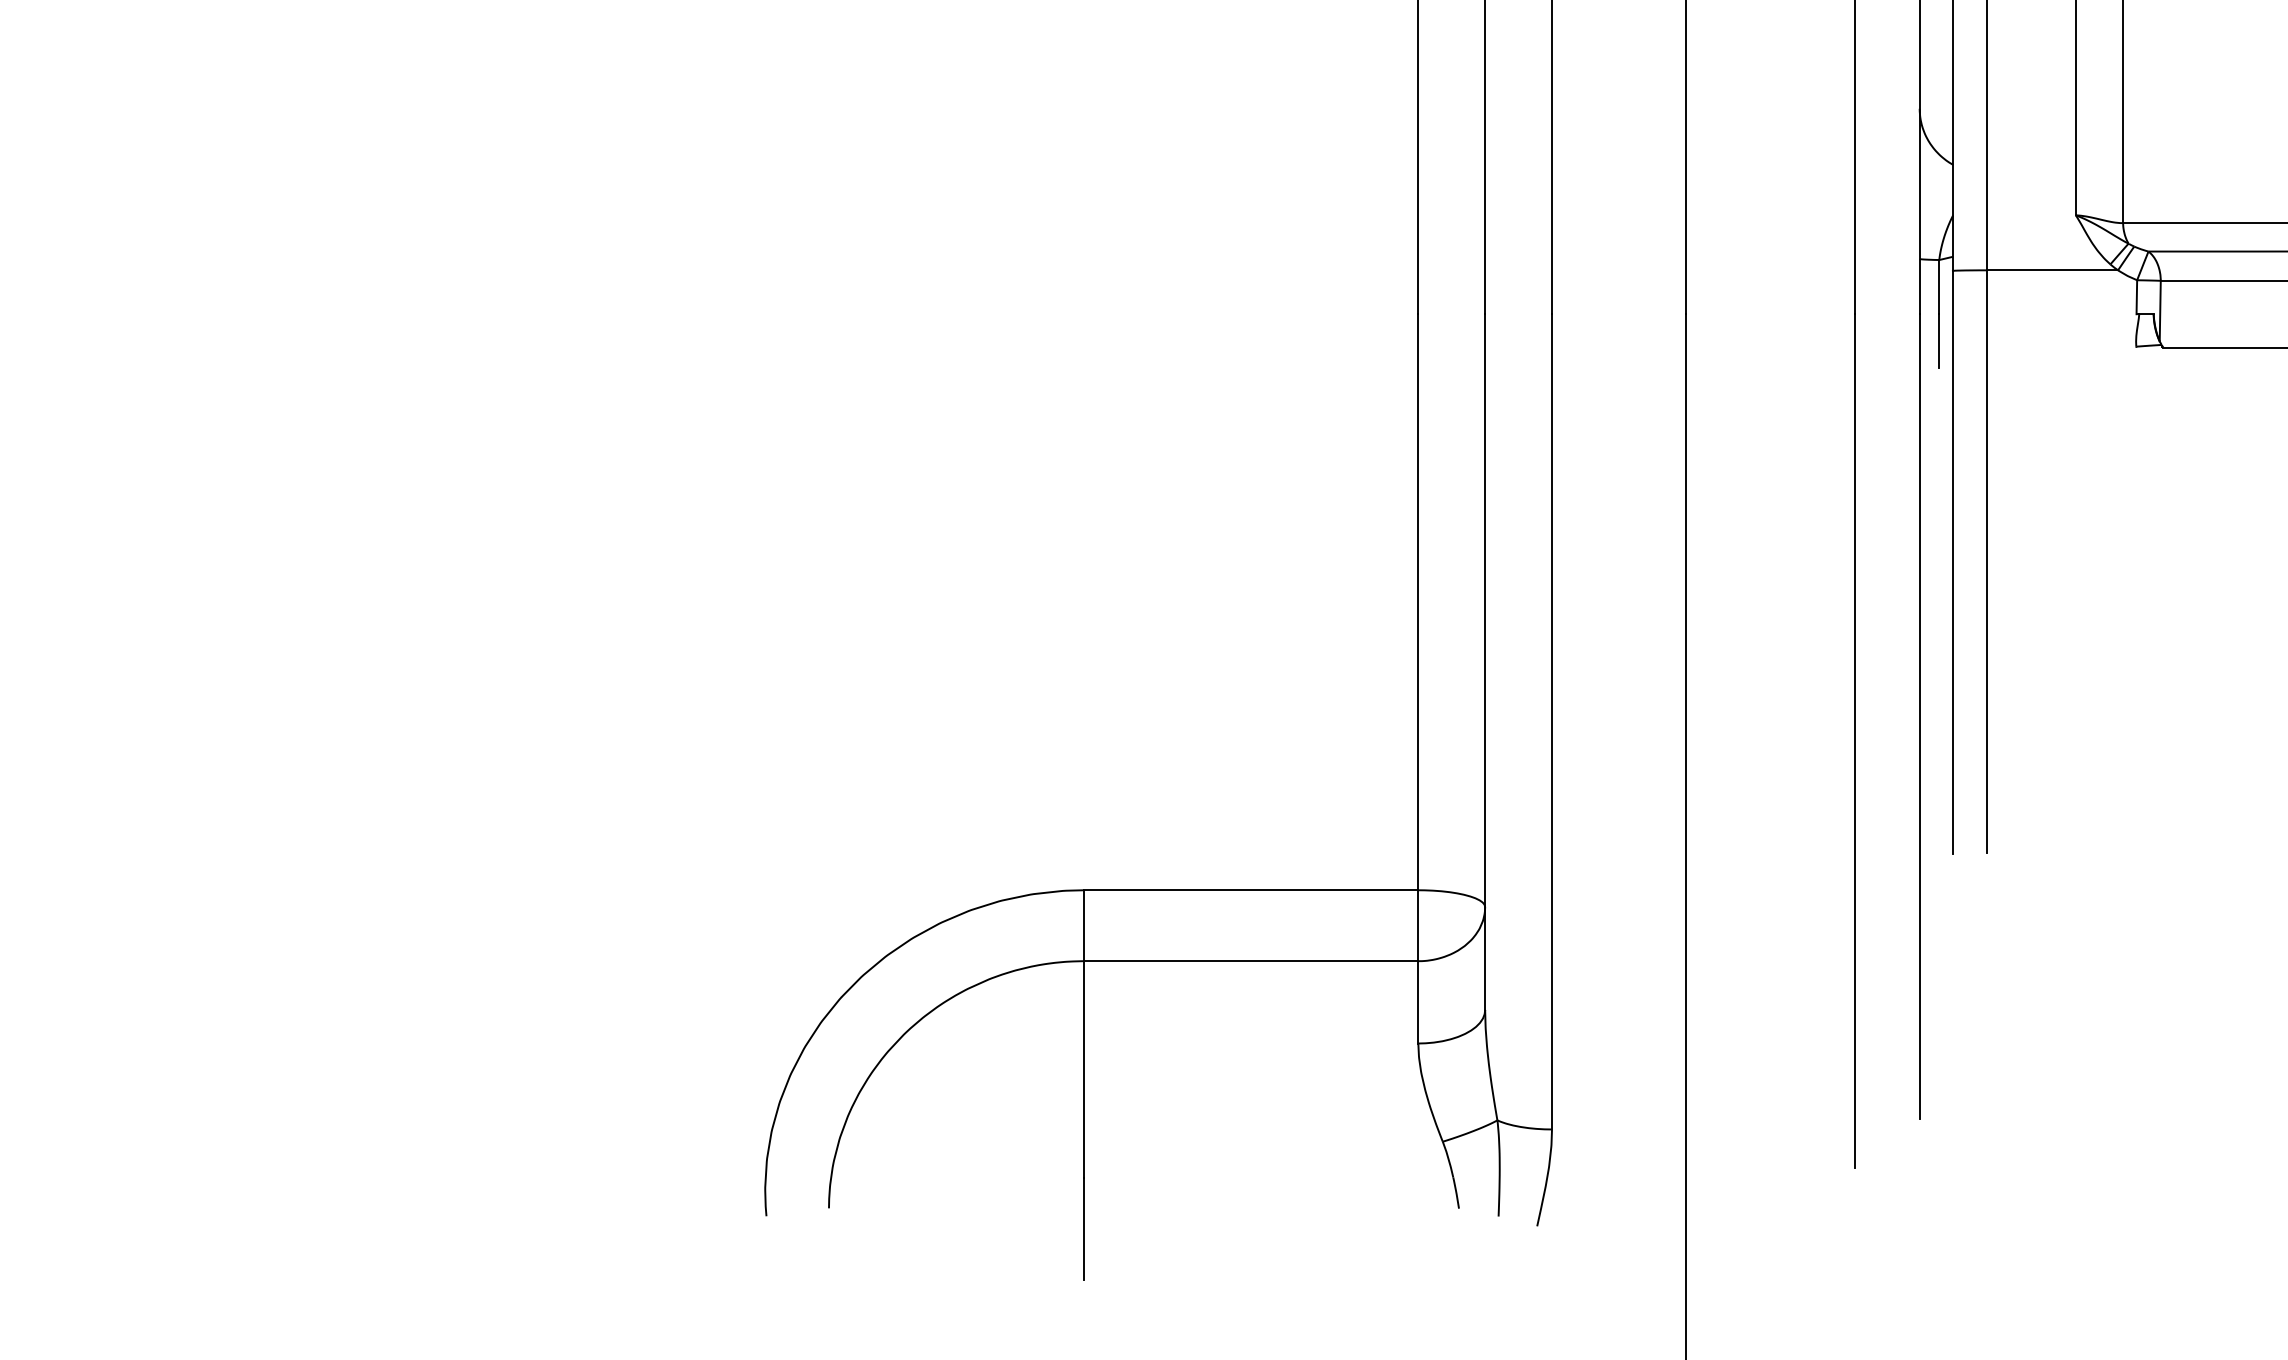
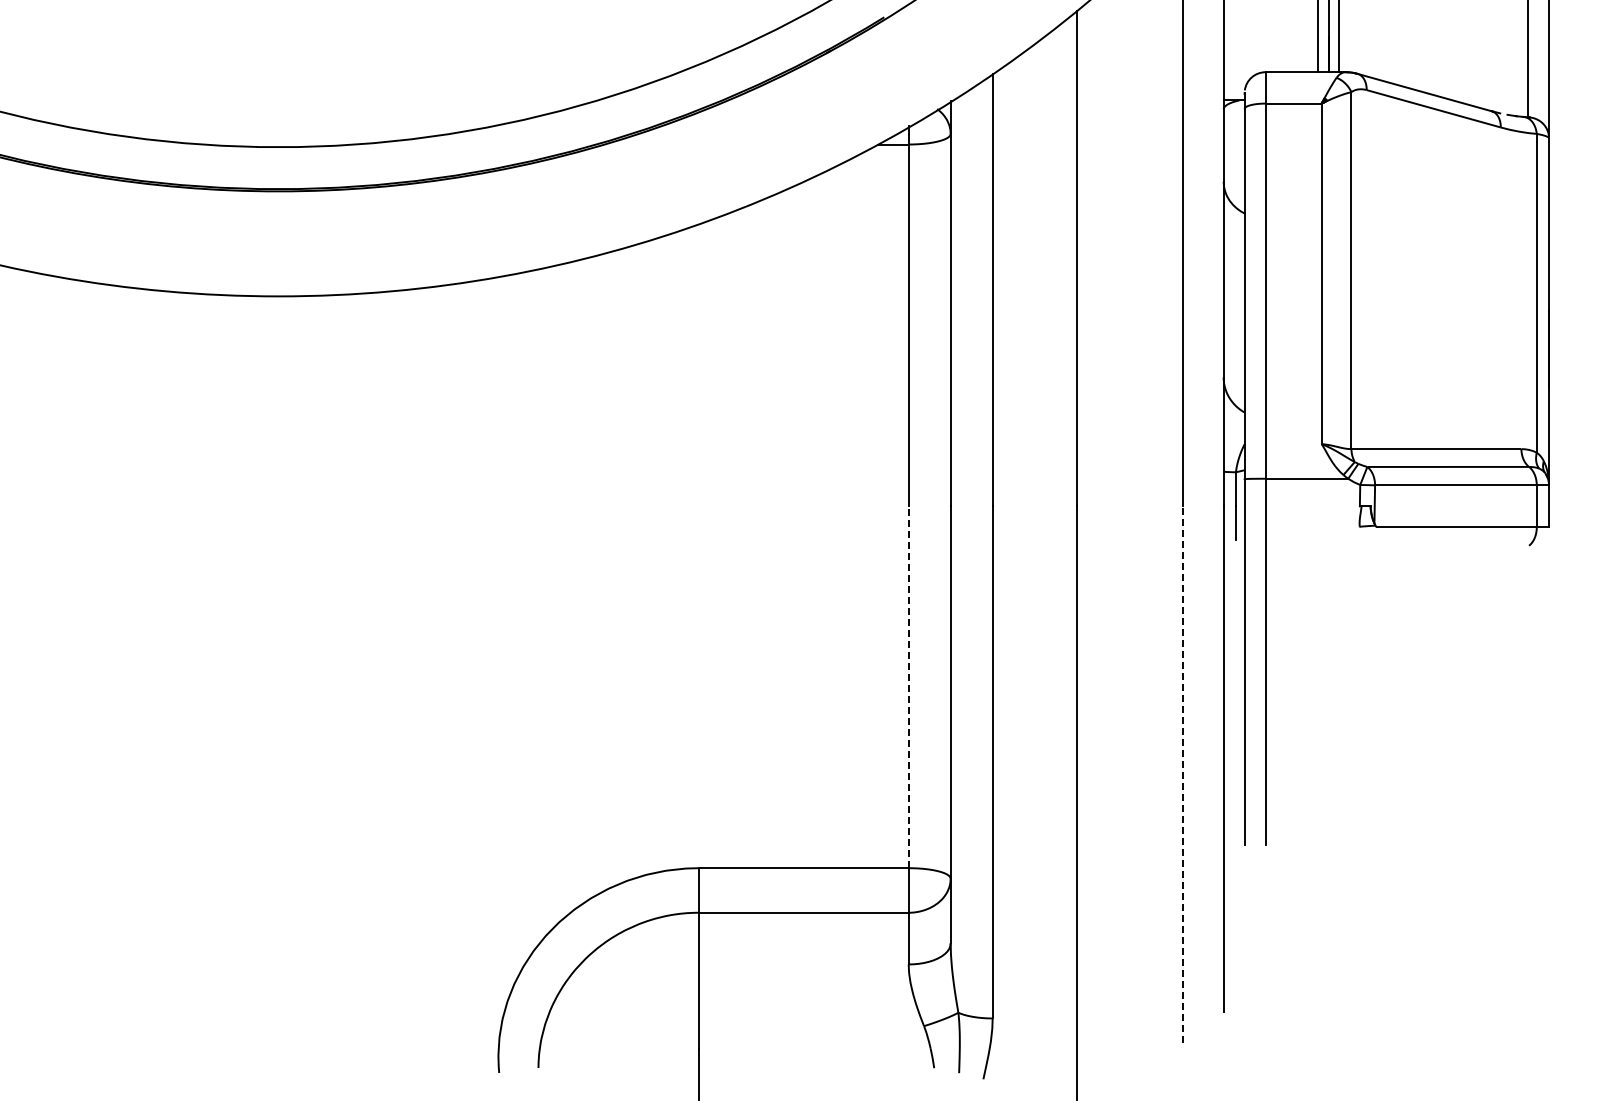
line: (1418, 602) -> (908, 687), solid -> dashed
line: (1855, 739) -> (1183, 773), solid -> dashed

